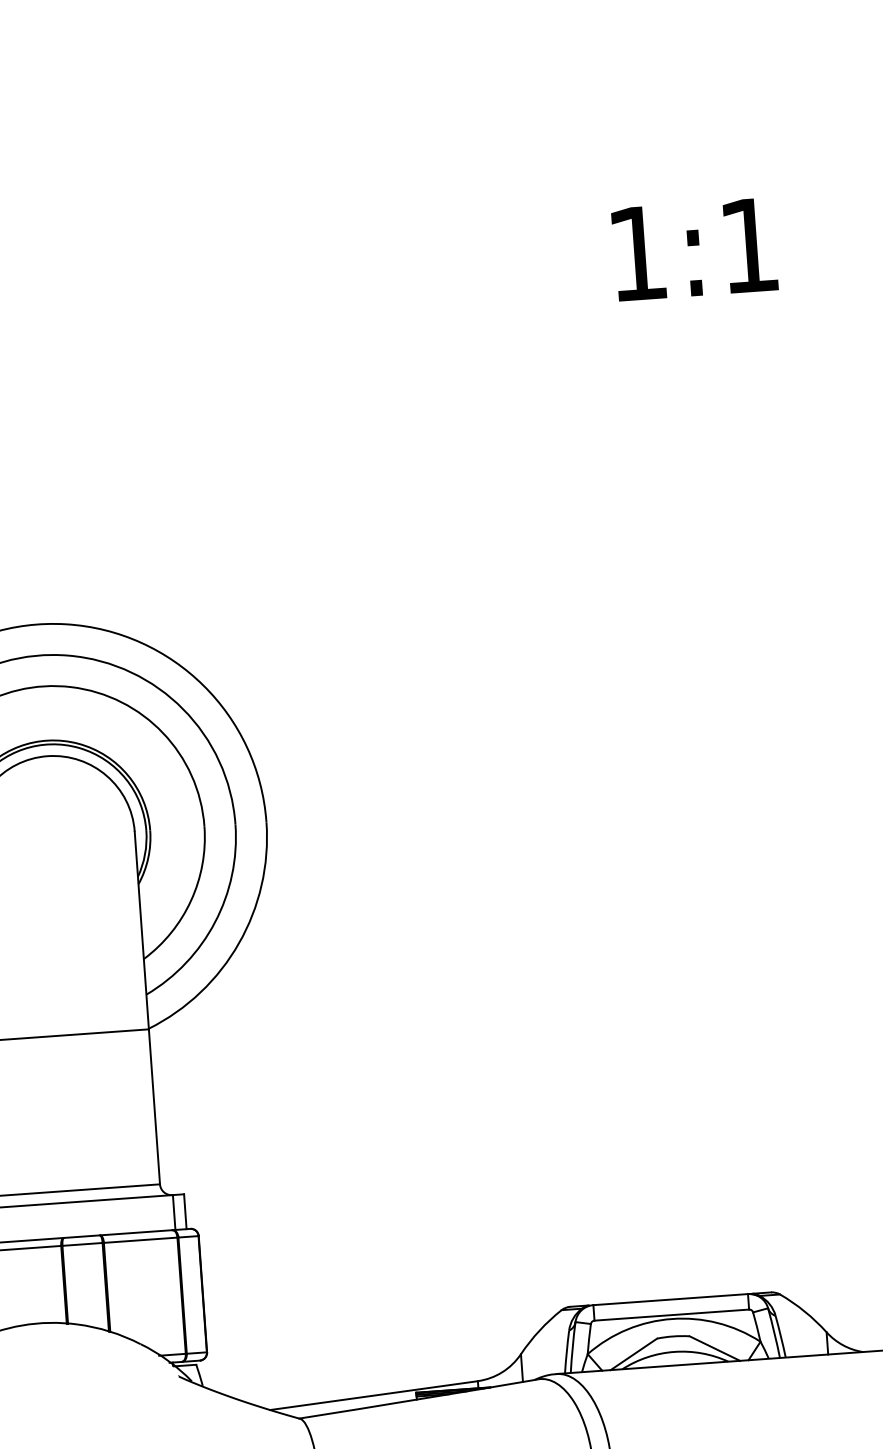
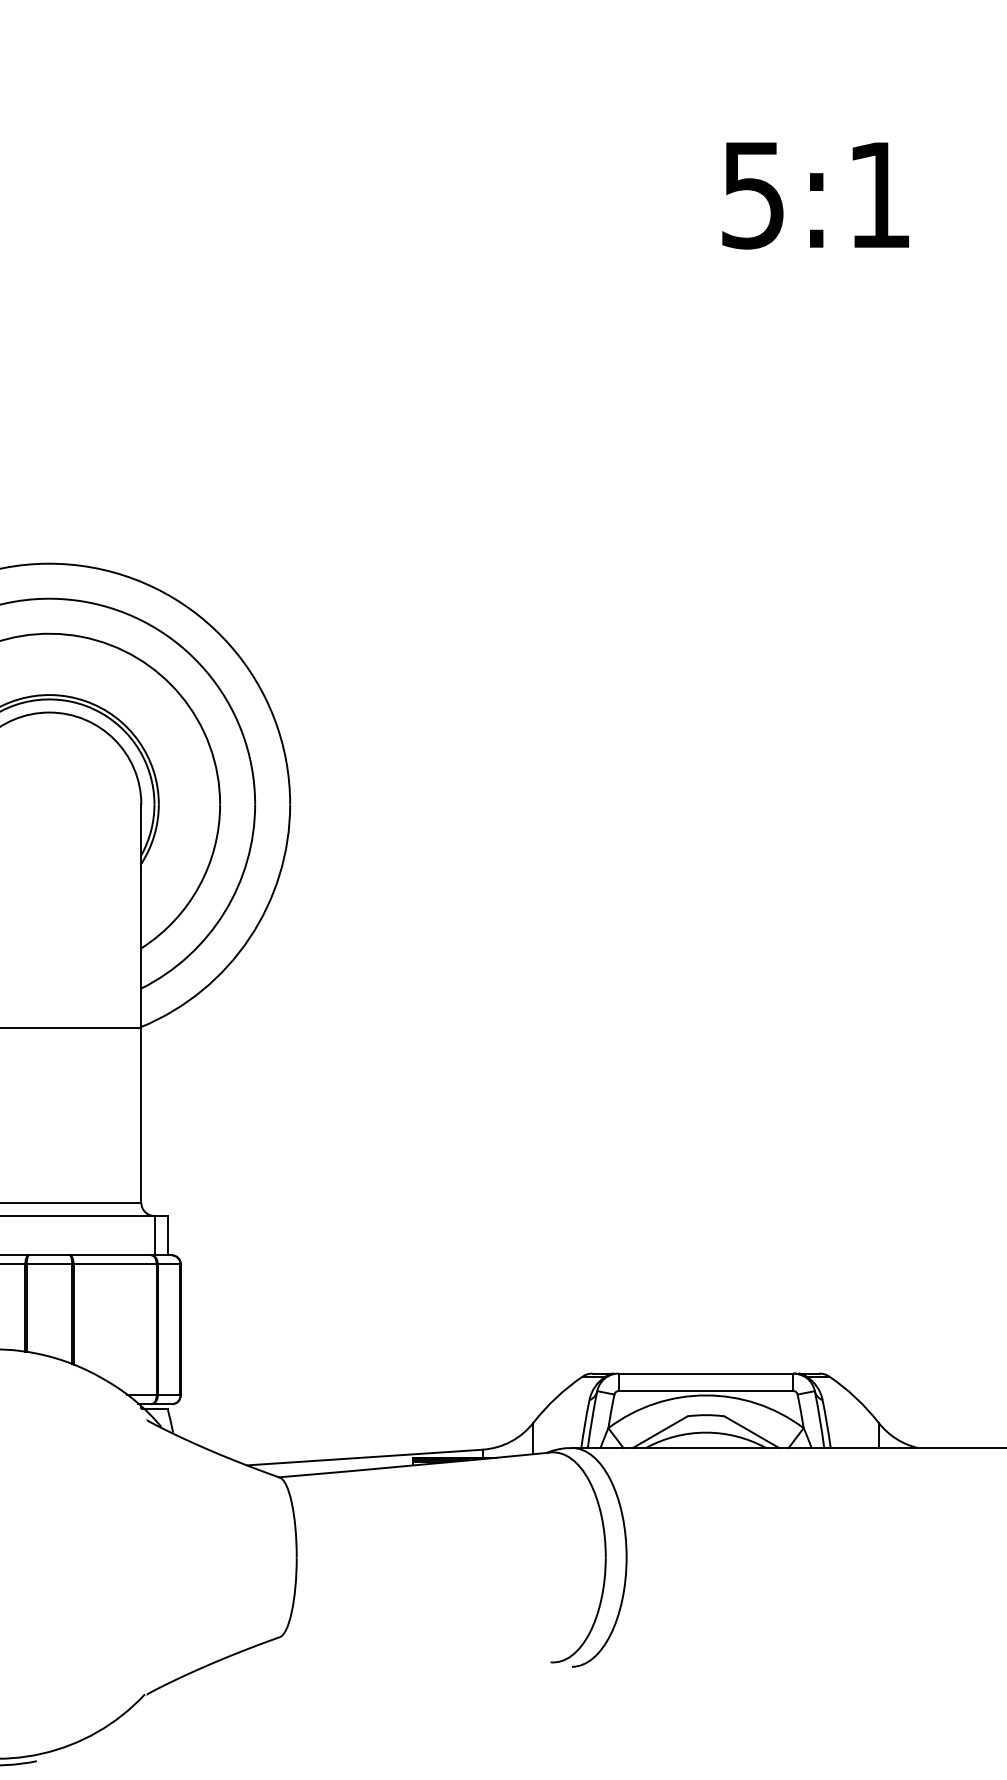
text: (637, 253) -> (752, 195), 1:1 -> 5:1

